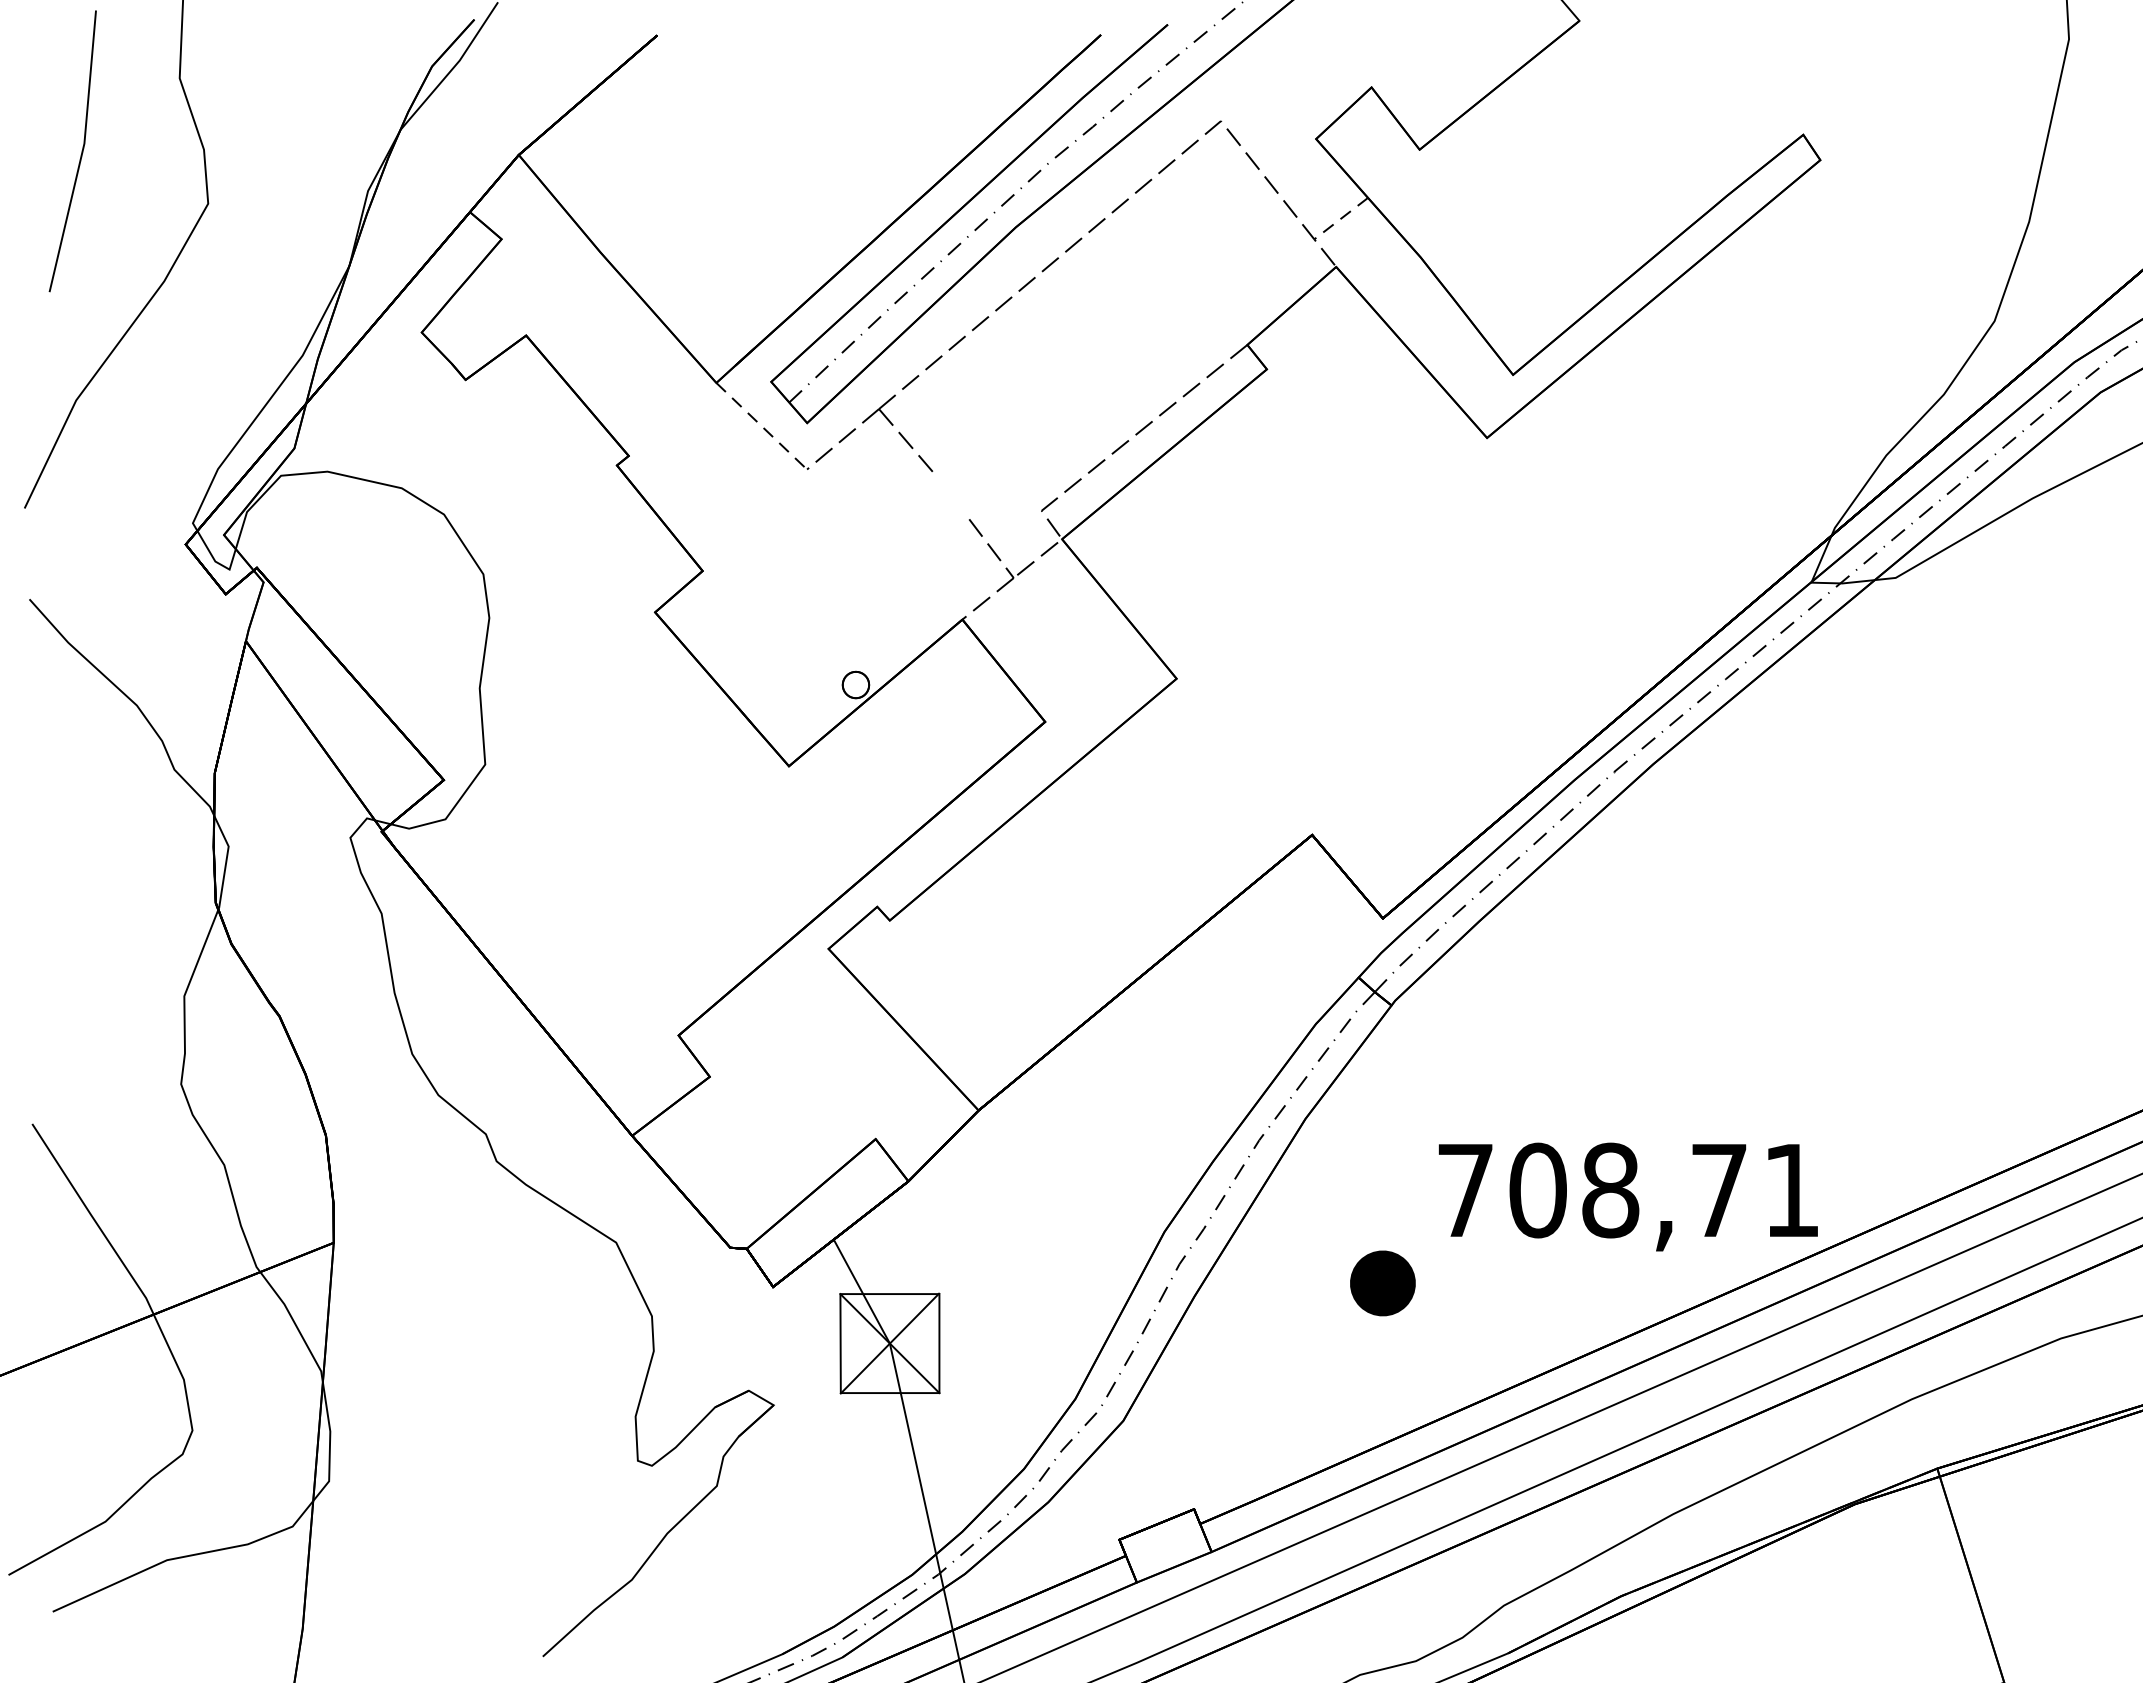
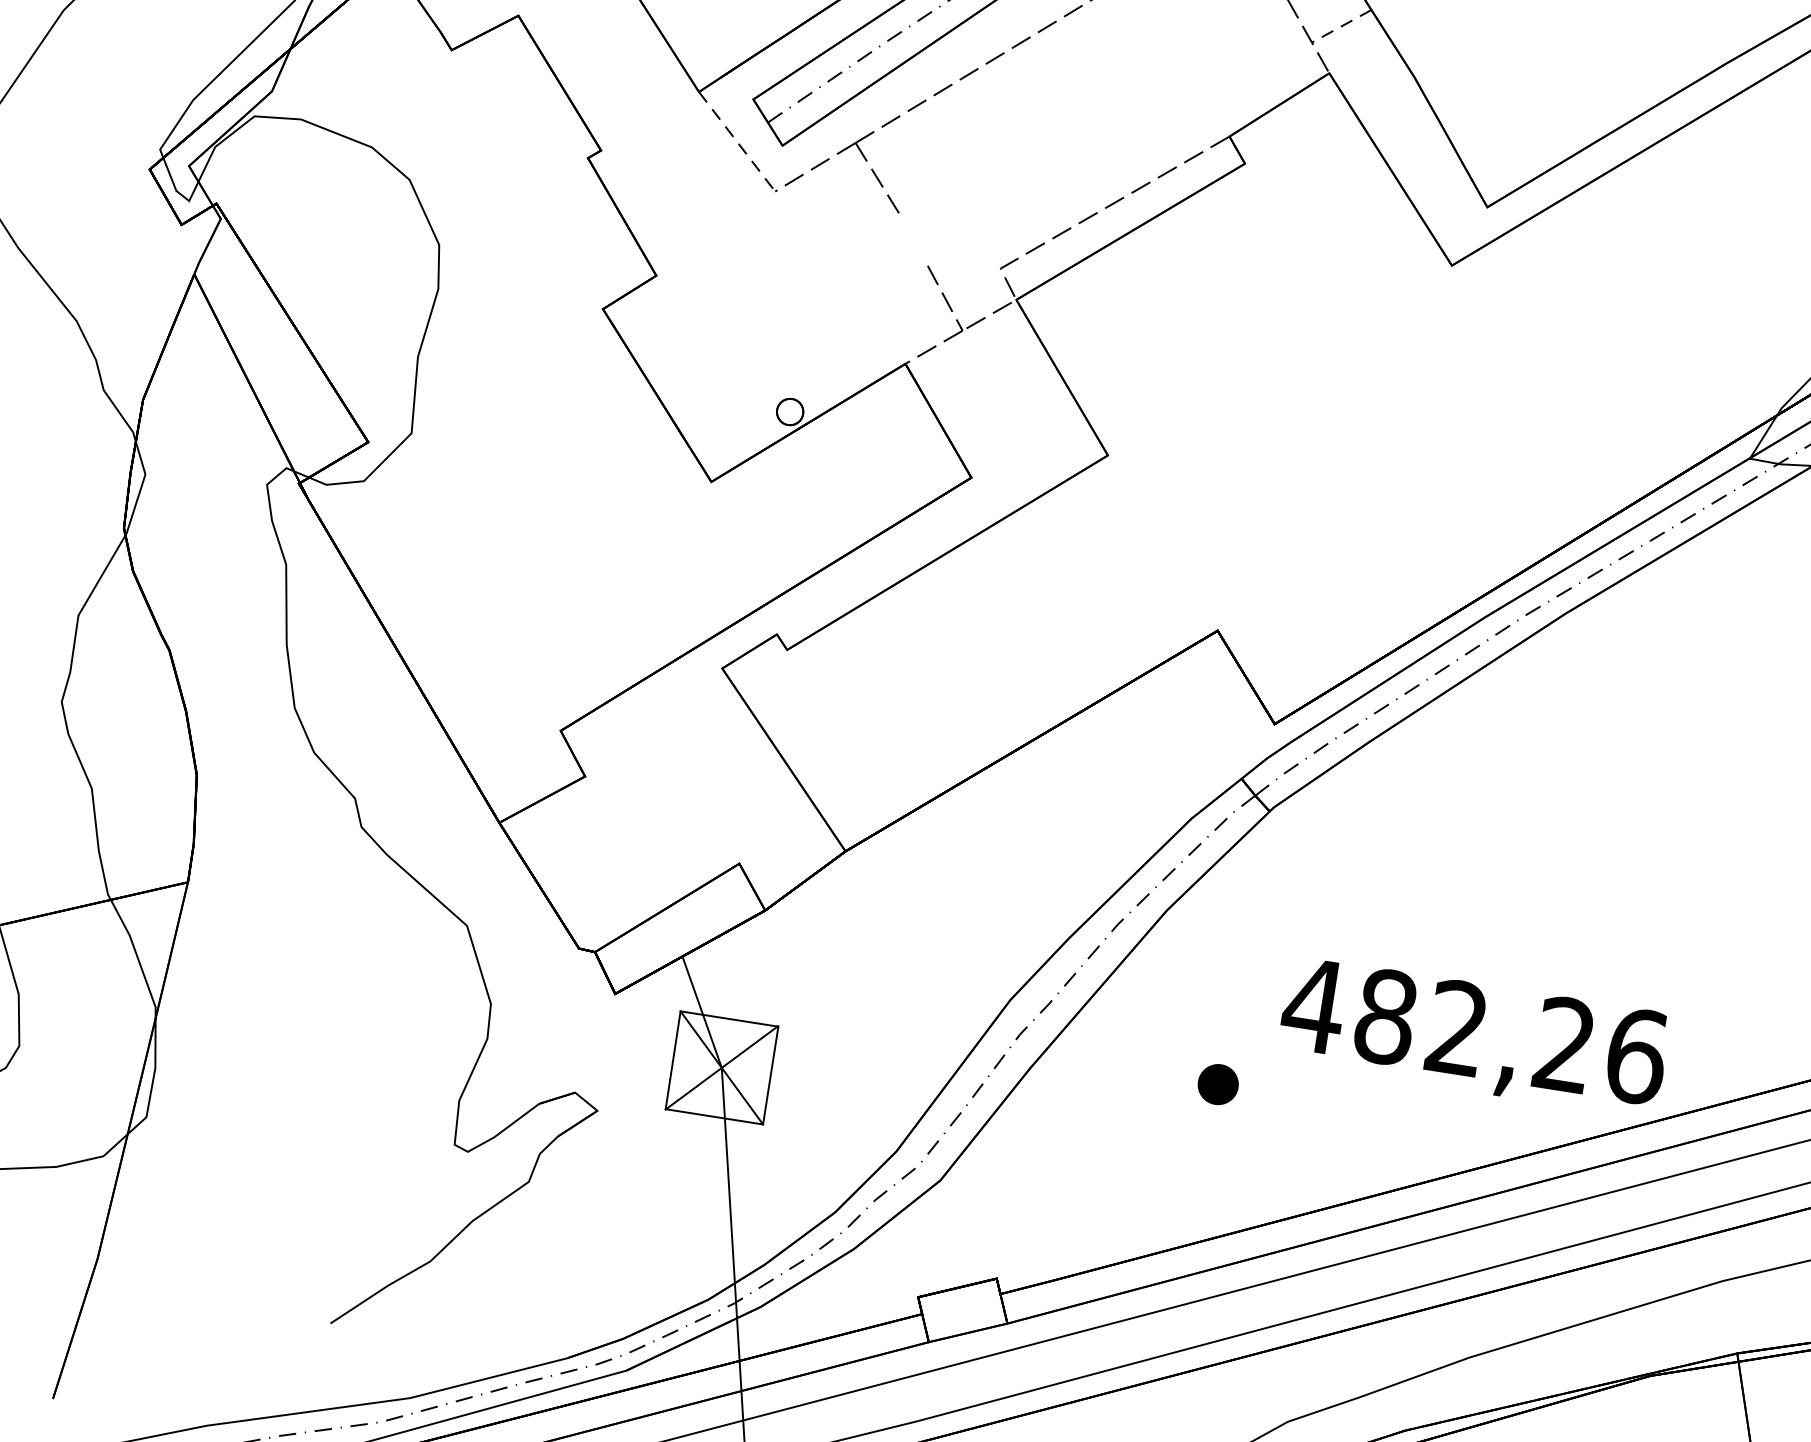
text: (1628, 1190) -> (1475, 1030), 708,71 -> 482,26
part: (1382, 1282) -> (1217, 1083), size x0.62

